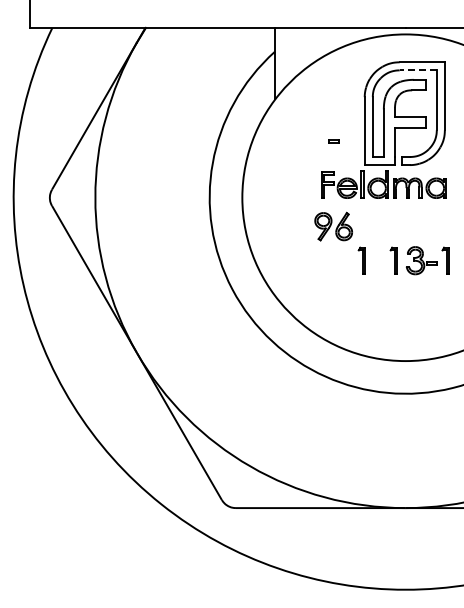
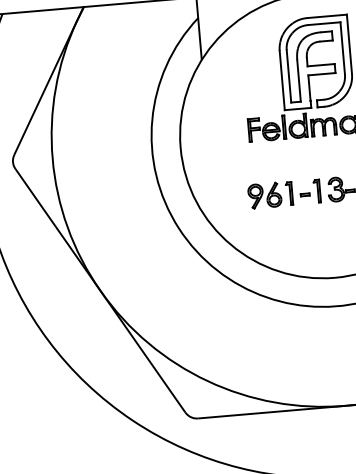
line: (418, 70) -> (324, 23), dashed -> solid
part: (333, 141) -> (304, 194), moved
part: (333, 226) -> (264, 195), moved

